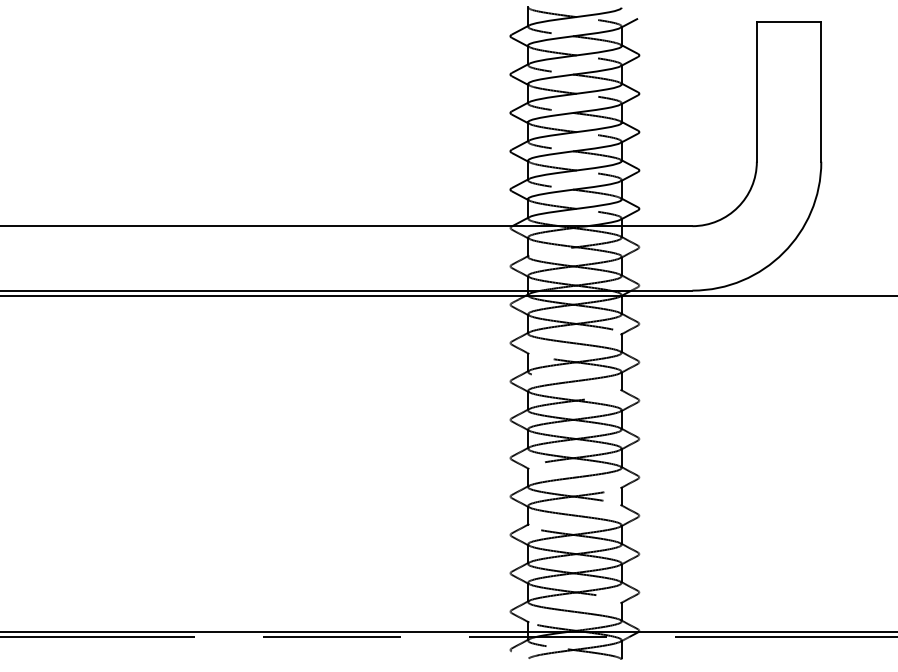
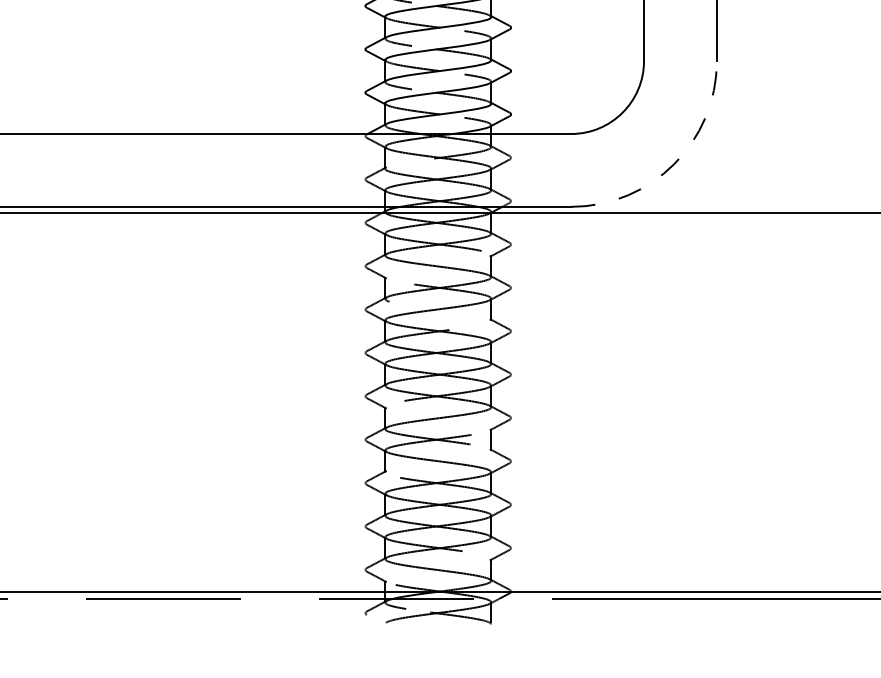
arc: (783, 252) -> (674, 163), solid -> dashed

